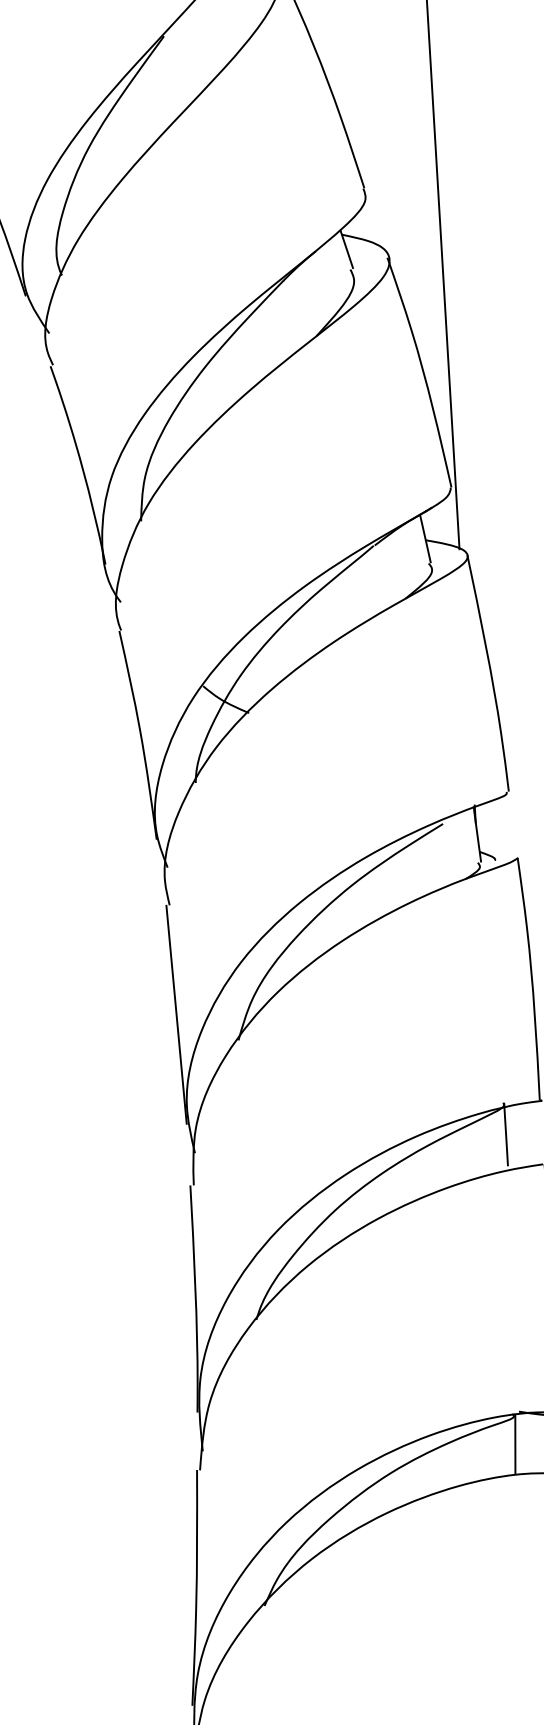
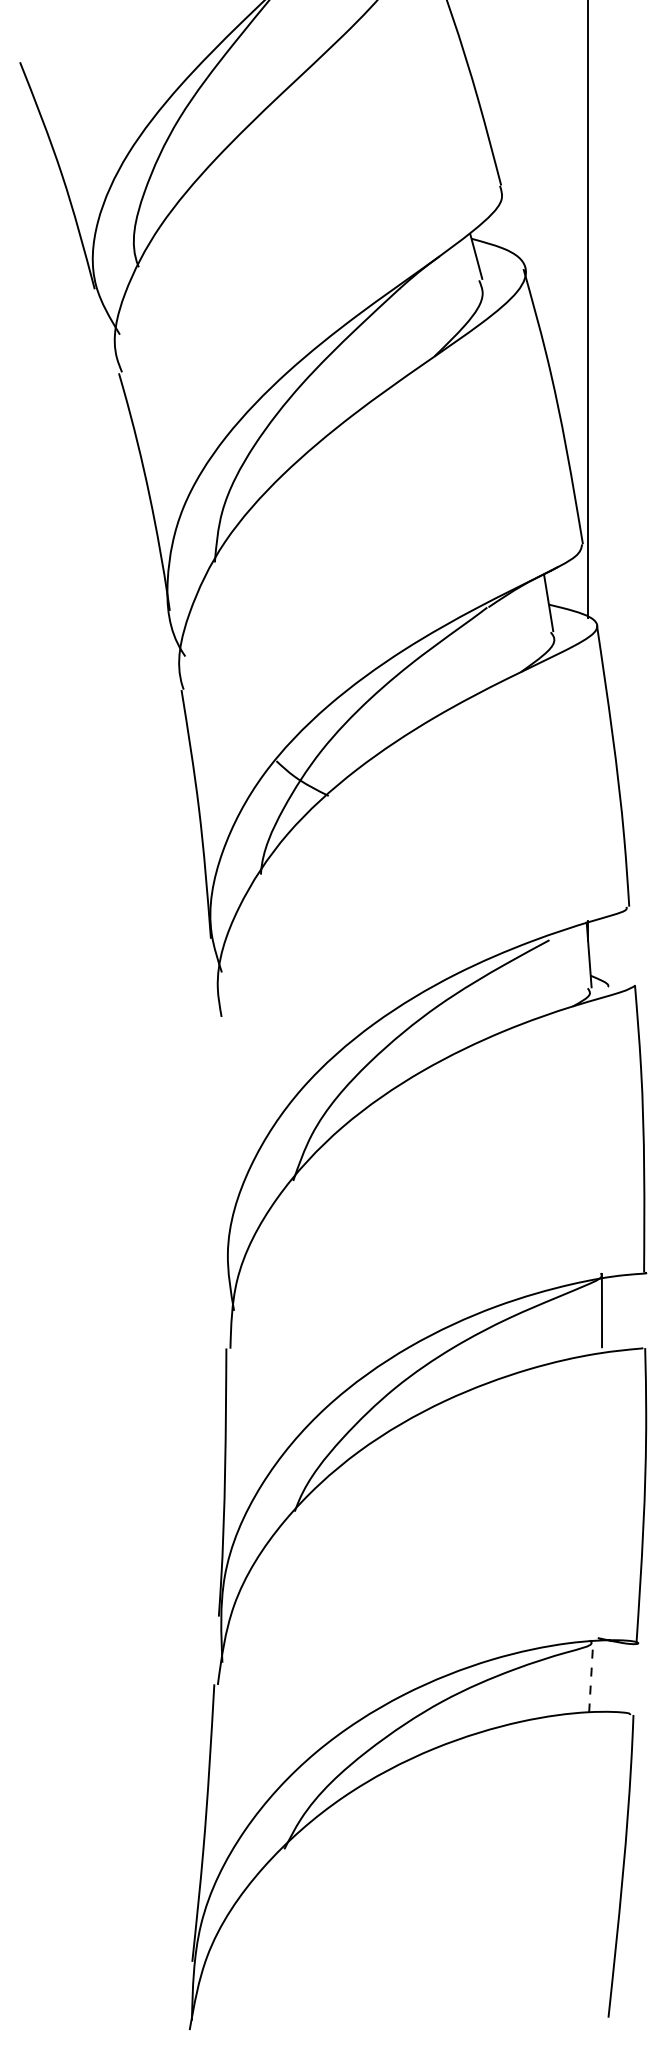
line: (176, 1014) -> (221, 1146), removed
line: (515, 1444) -> (591, 1676), solid -> dashed

